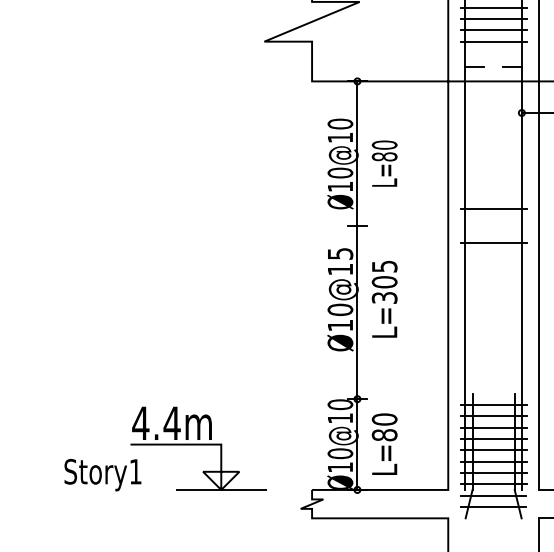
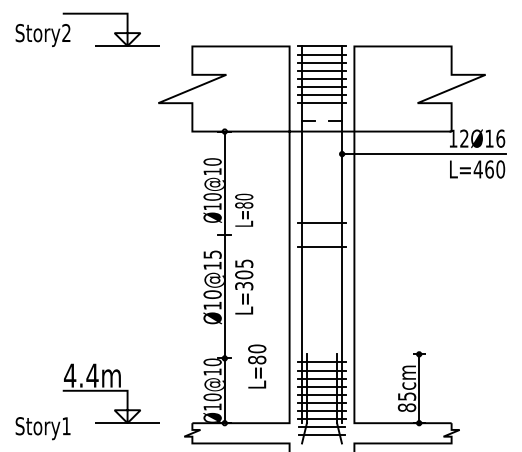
text: (385, 162) -> (244, 209), moved
text: (385, 444) -> (257, 366), moved
text: (102, 474) -> (42, 428), moved

